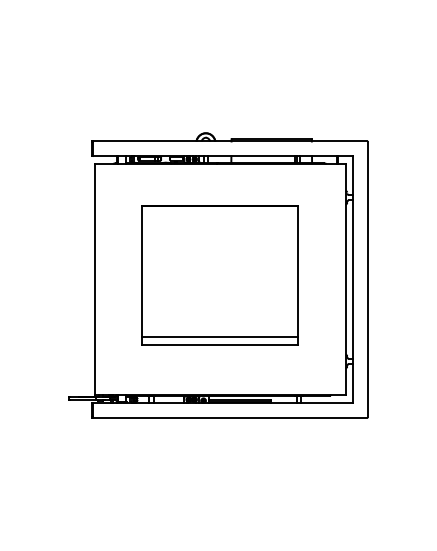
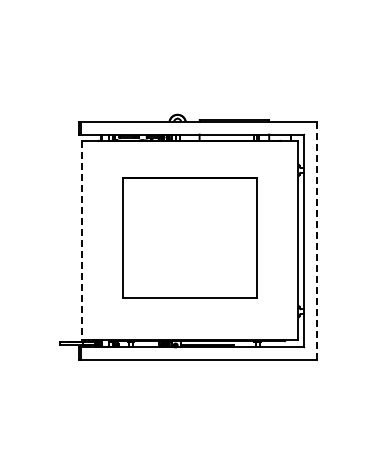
line: (94, 280) -> (81, 241), solid -> dashed
line: (368, 280) -> (317, 241), solid -> dashed
line: (219, 336) -> (189, 290), removed

